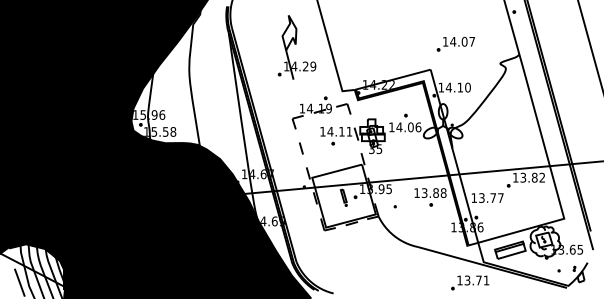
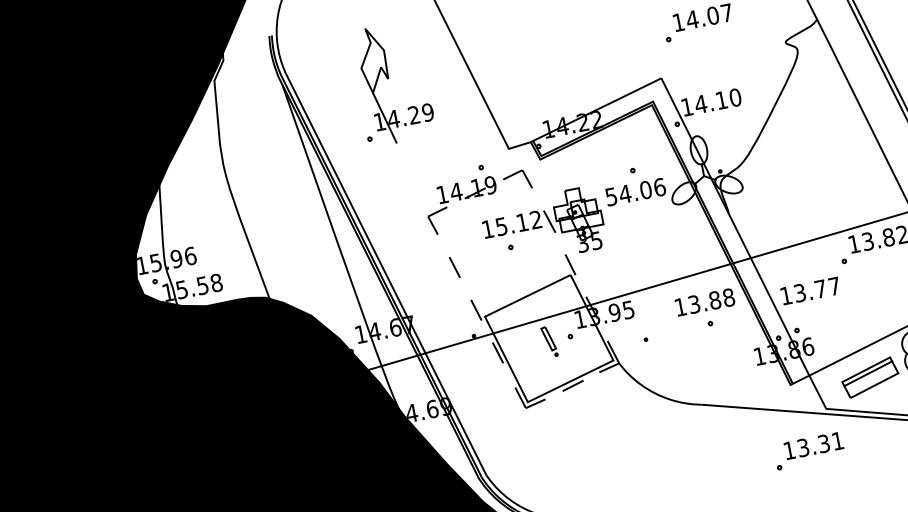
part: (296, 47) -> (390, 84), moved
text: (391, 127) -> (610, 197), 14.06 -> 54.06
text: (339, 131) -> (517, 223), 14.11 -> 15.12
text: (478, 280) -> (823, 443), 13.71 -> 13.31

